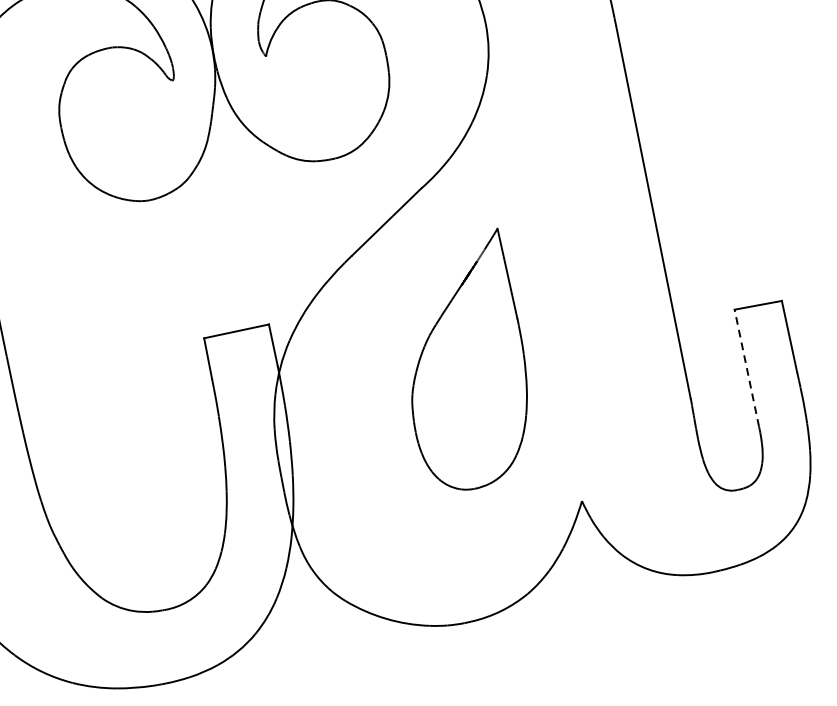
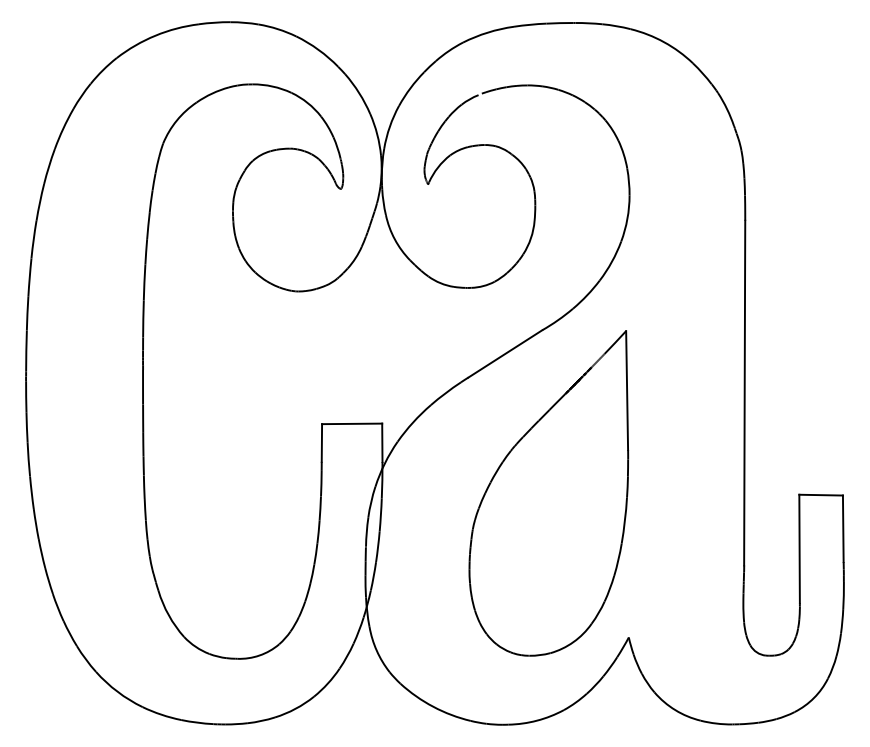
part: (463, 363) -> (548, 493), size x1.43
line: (746, 367) -> (799, 548), dashed -> solid

